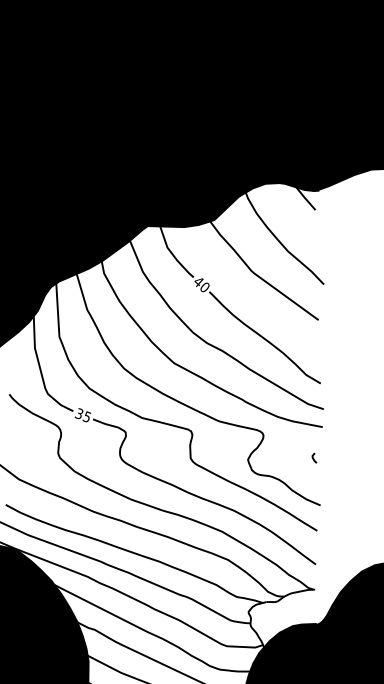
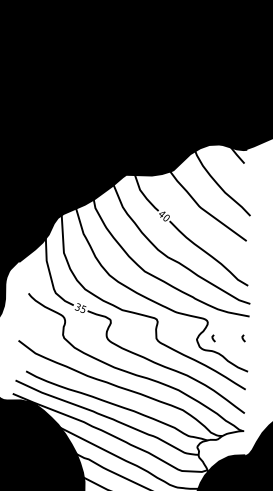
line: (271, 458) -> (213, 338), added

